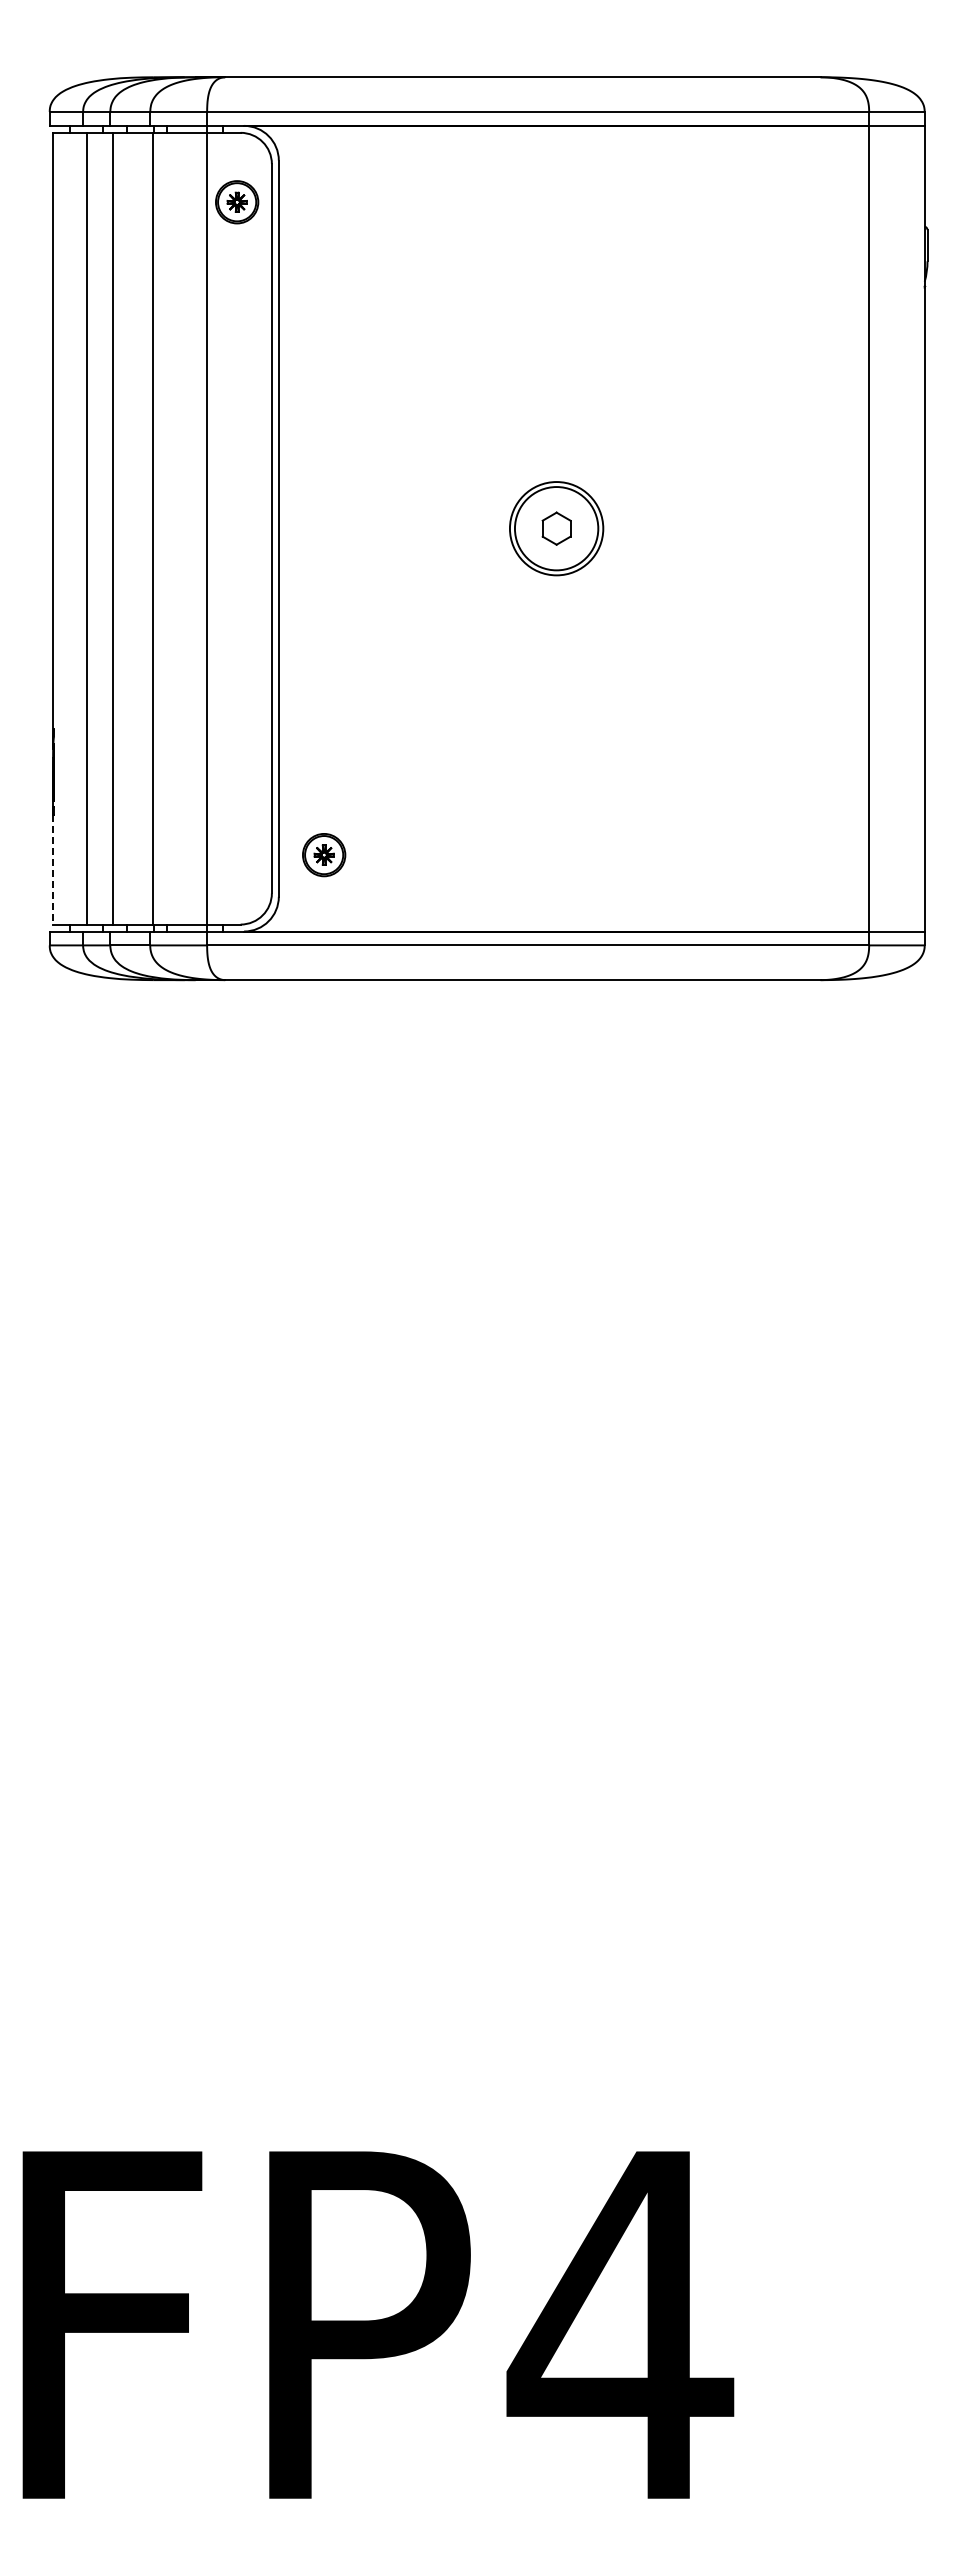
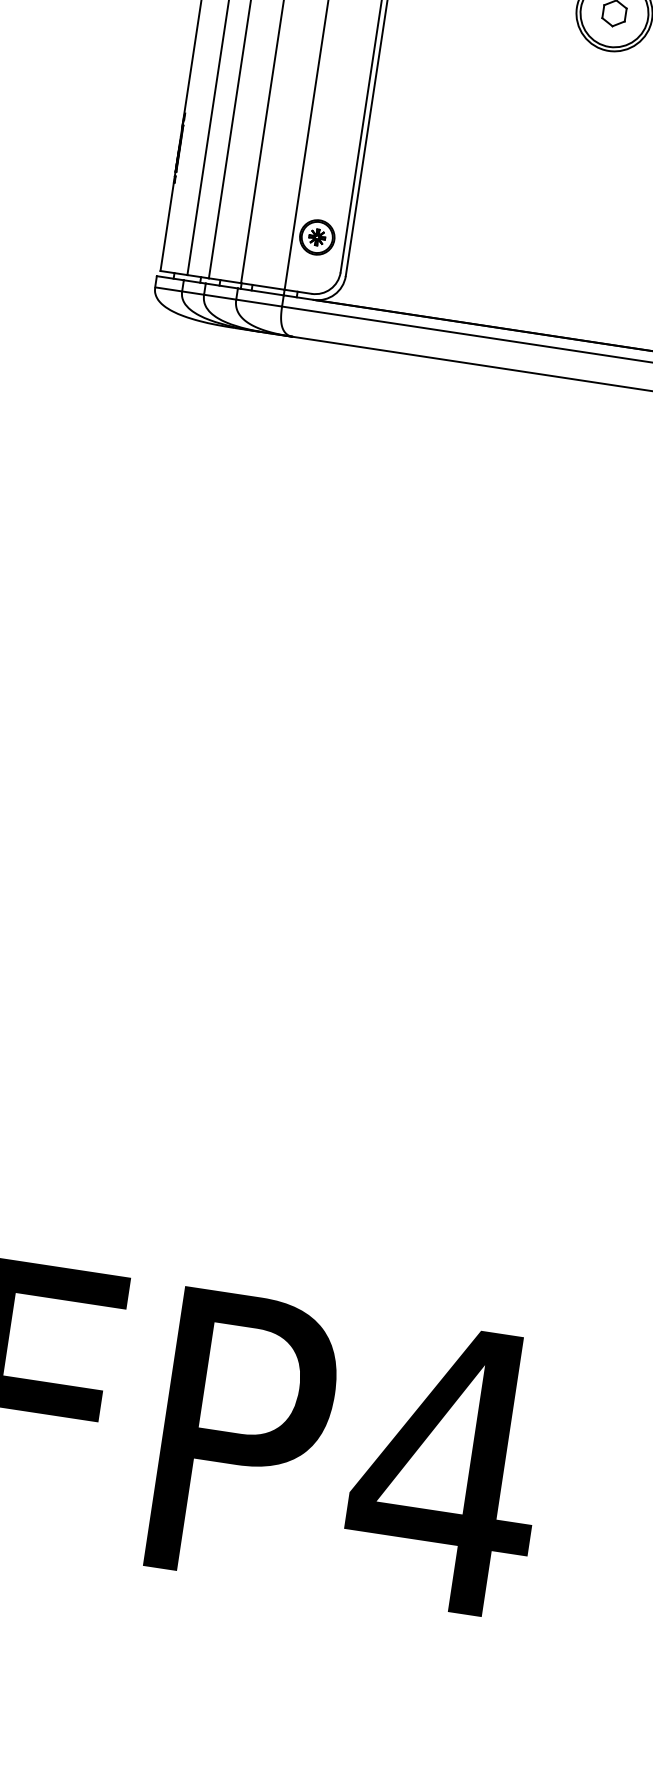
part: (324, 855) -> (317, 237), moved
line: (53, 869) -> (167, 226), dashed -> solid

